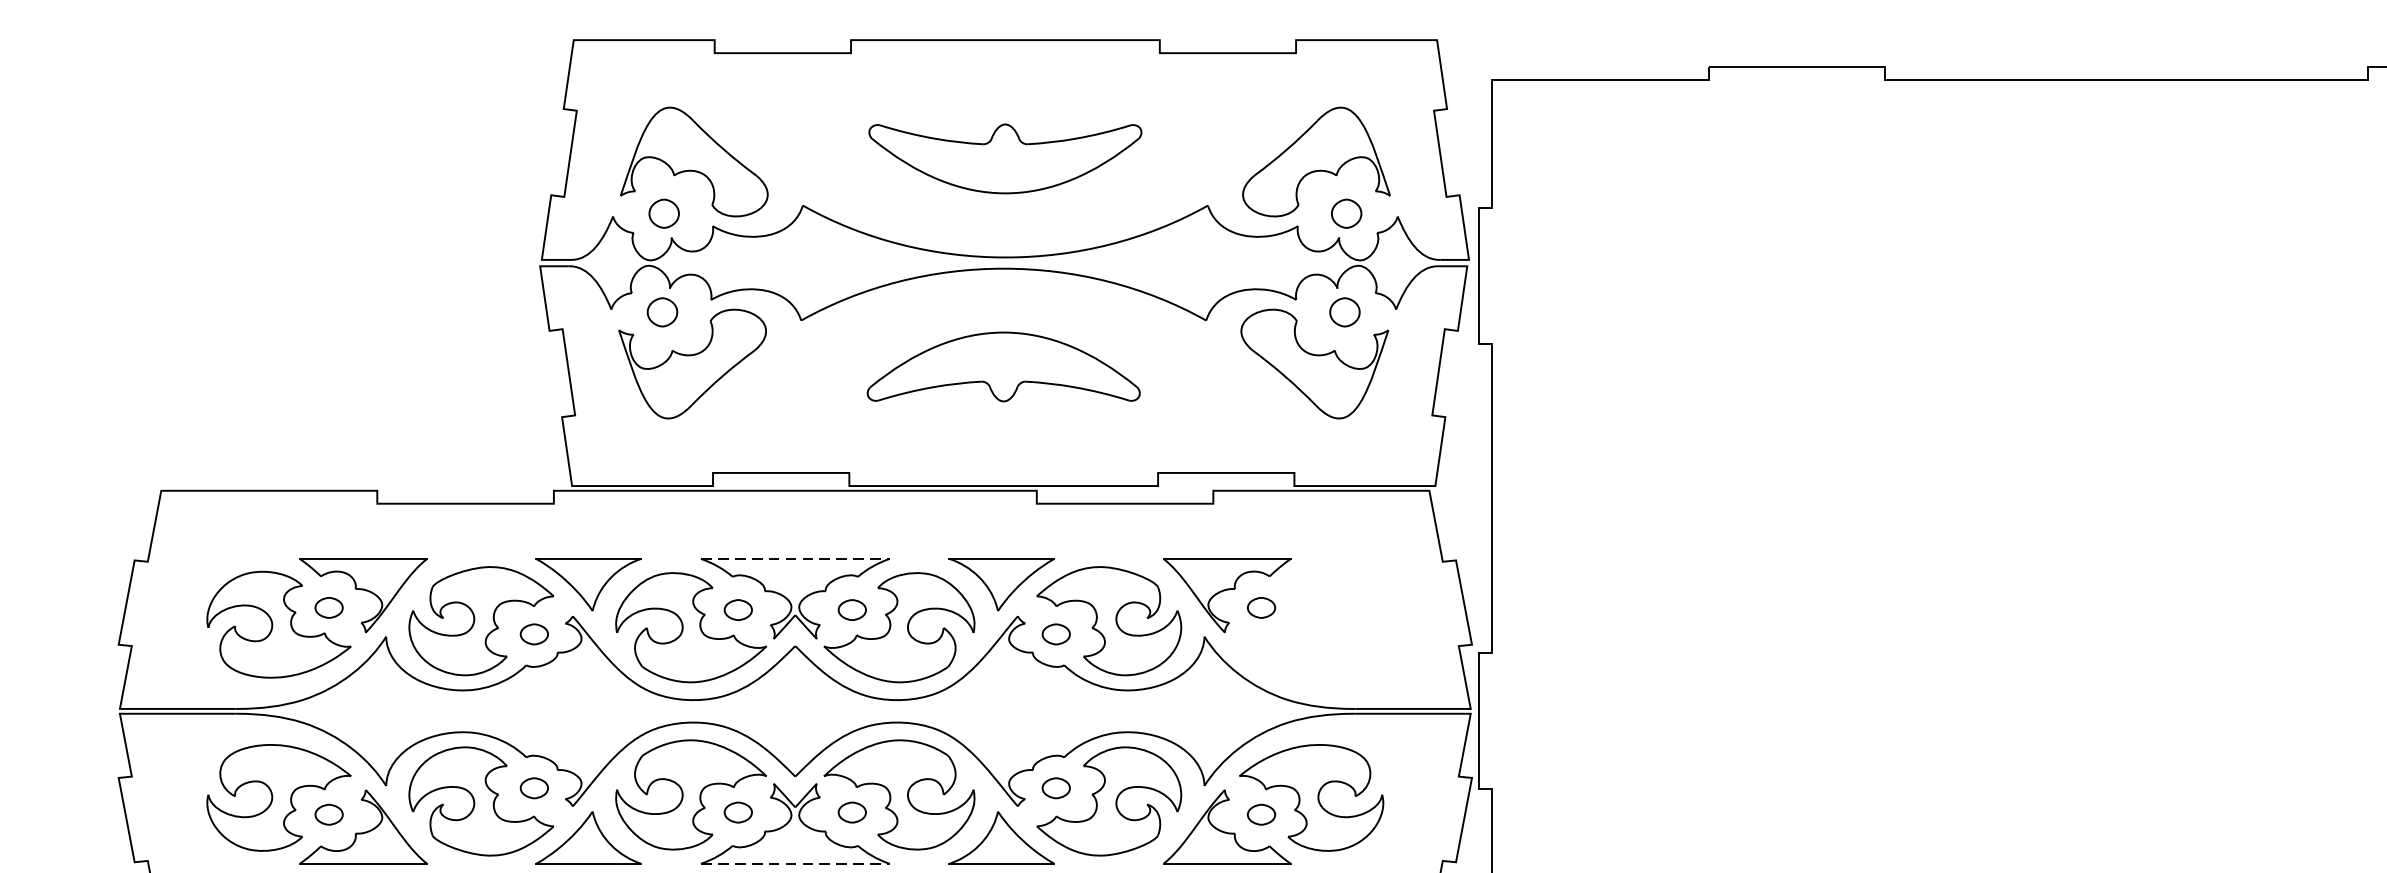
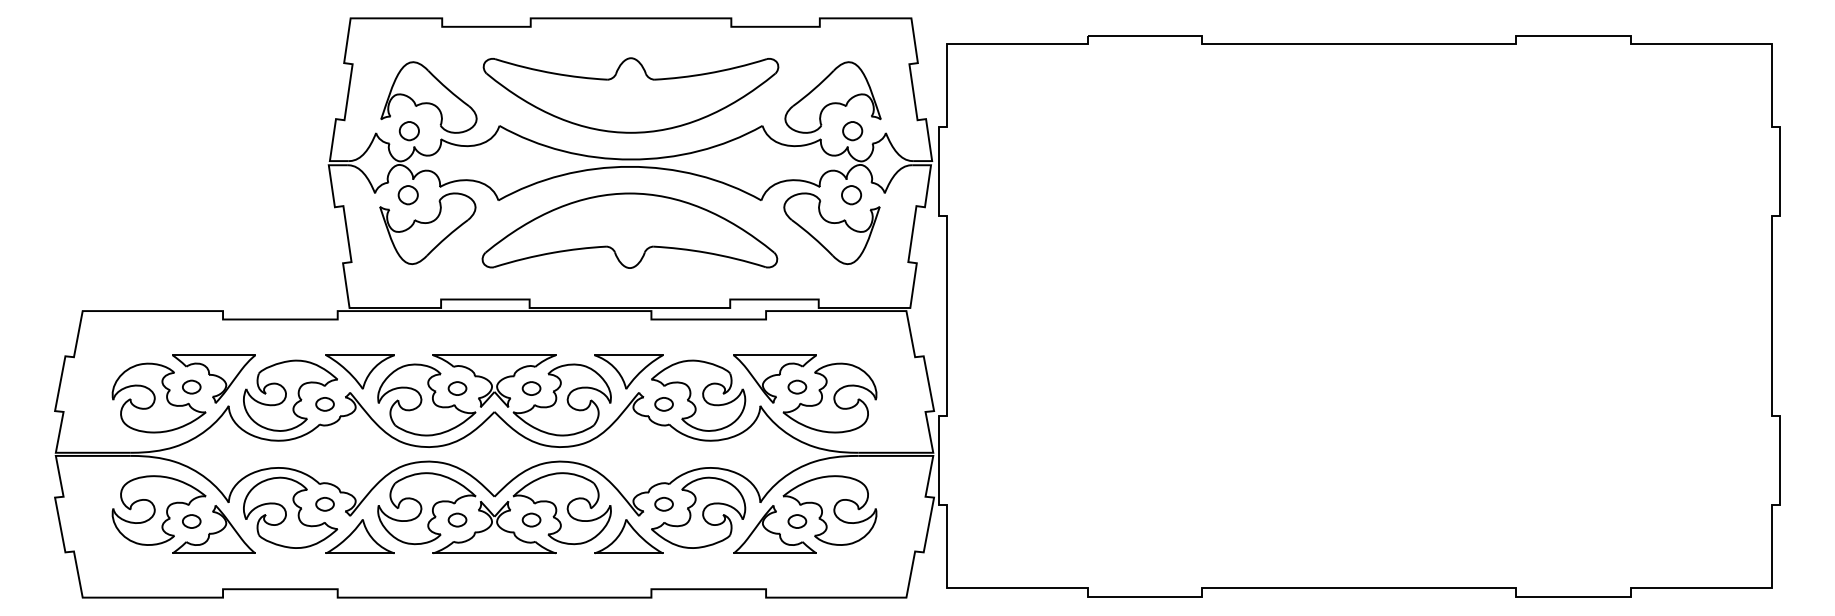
part: (1004, 158) -> (630, 95), size x1.67
part: (1003, 366) -> (629, 230), size x1.67
line: (796, 559) -> (495, 355), dashed -> solid
part: (1310, 623) -> (829, 397), added
line: (796, 863) -> (495, 553), dashed -> solid

